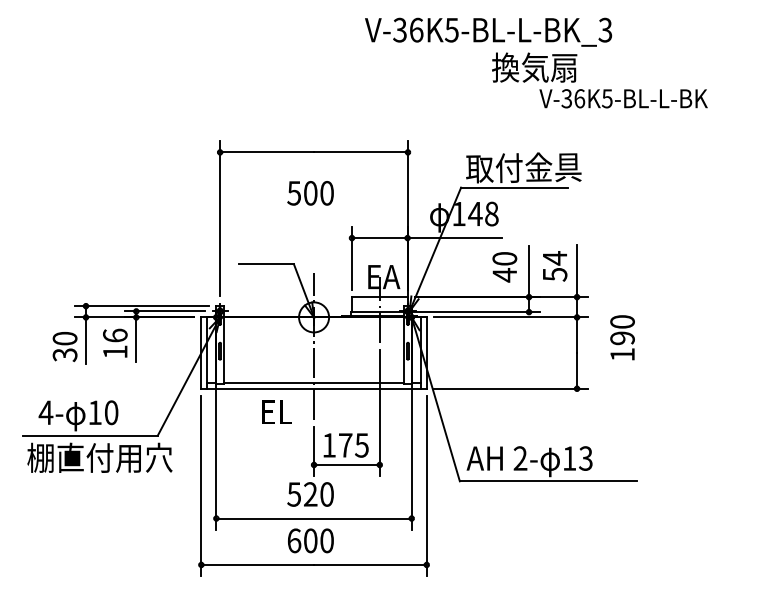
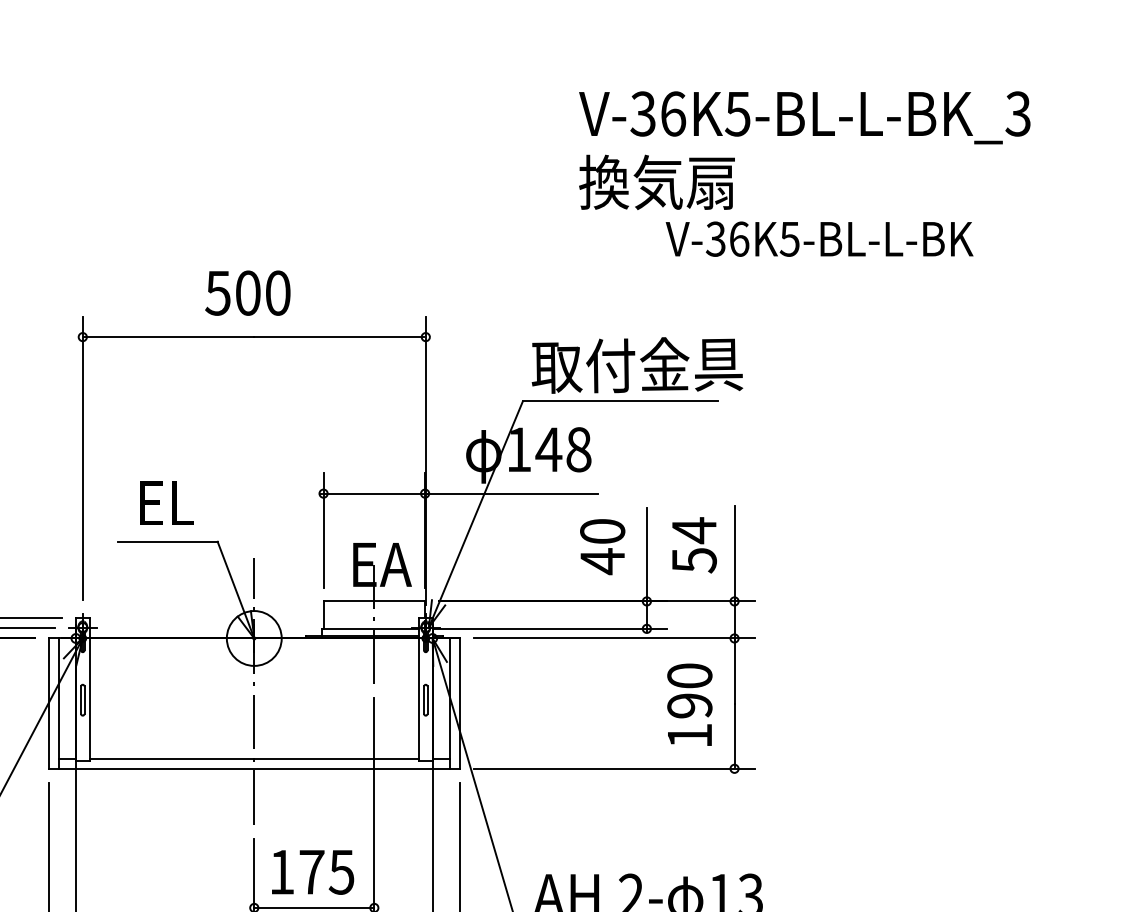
text: (488, 31) -> (804, 116), moved
text: (310, 193) -> (247, 293), moved
text: (622, 337) -> (689, 704), moved
text: (276, 411) -> (165, 501), moved

